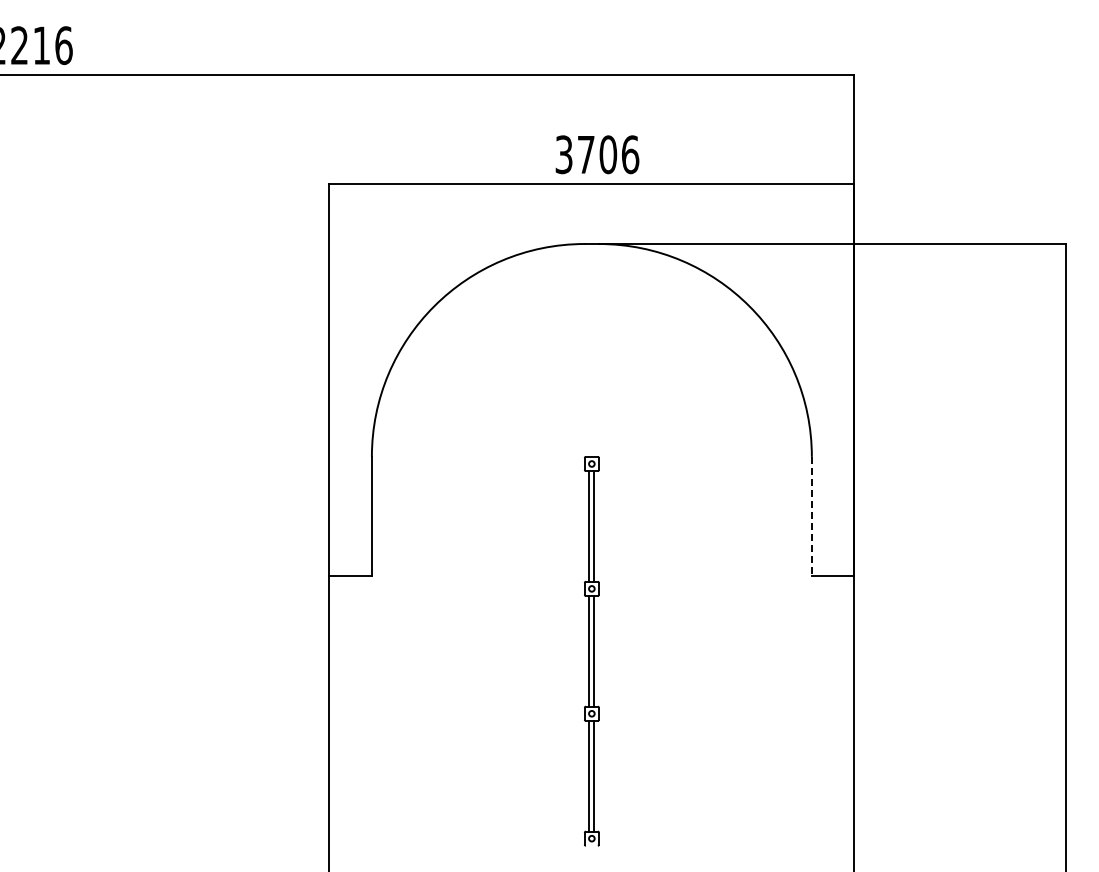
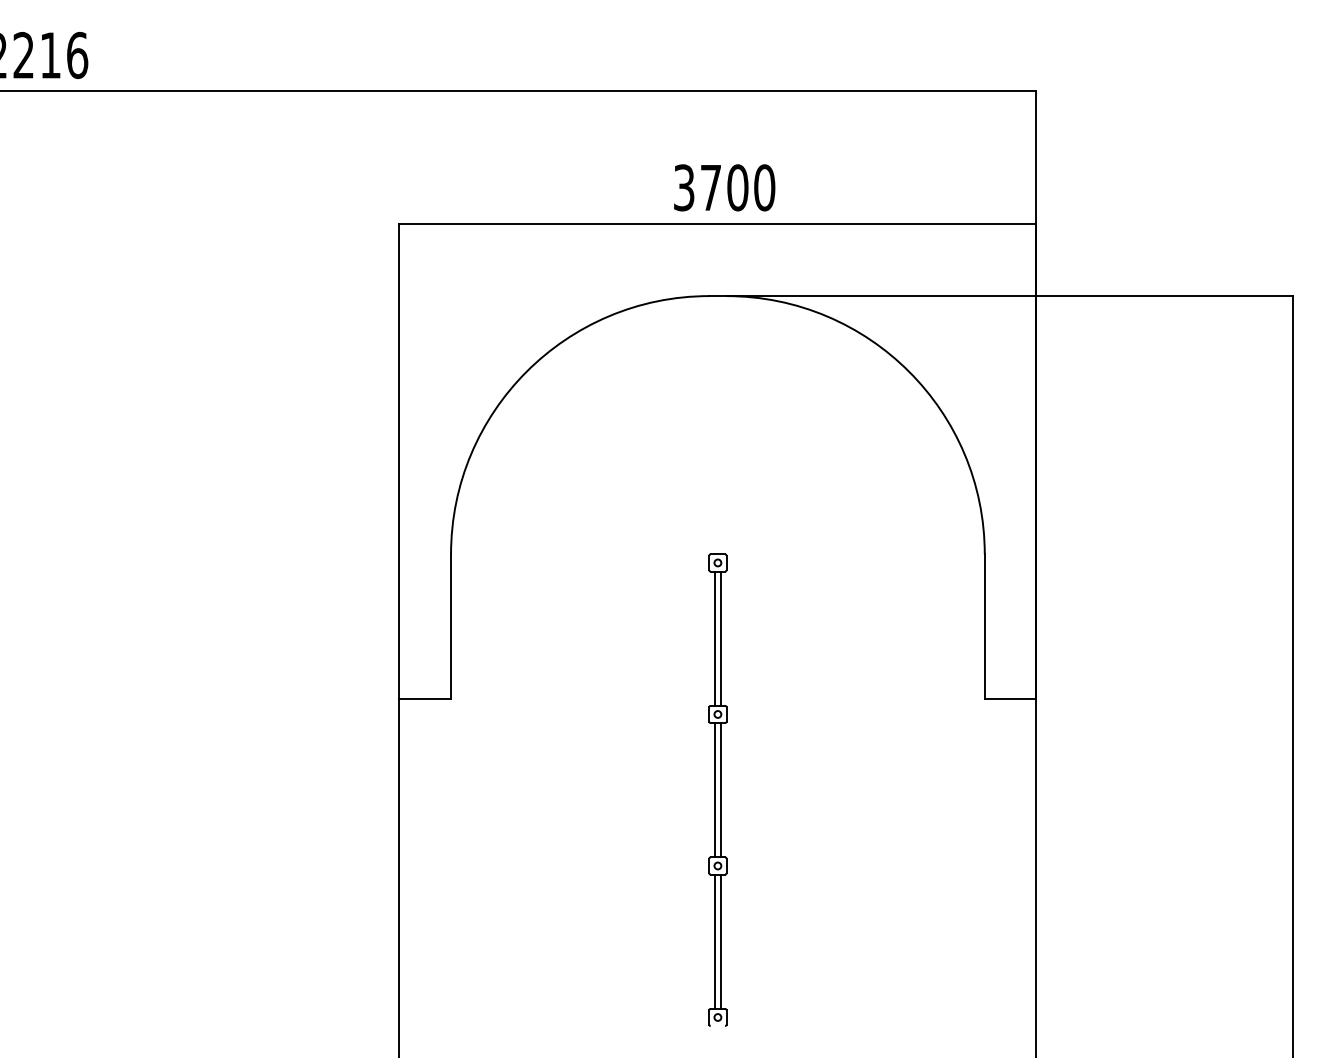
text: (630, 154) -> (764, 187), 3706 -> 3700
line: (811, 516) -> (984, 626), dashed -> solid

